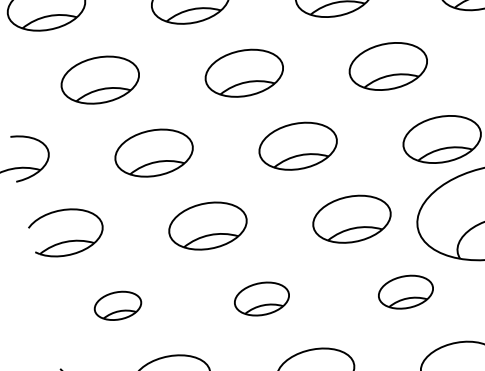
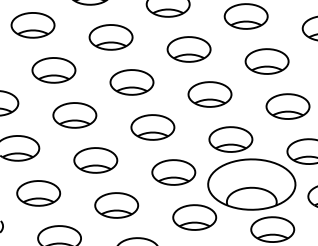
part: (405, 292) -> (194, 217), size x1.43
part: (261, 299) -> (116, 205), size x1.43
part: (117, 306) -> (38, 193), size x1.67

